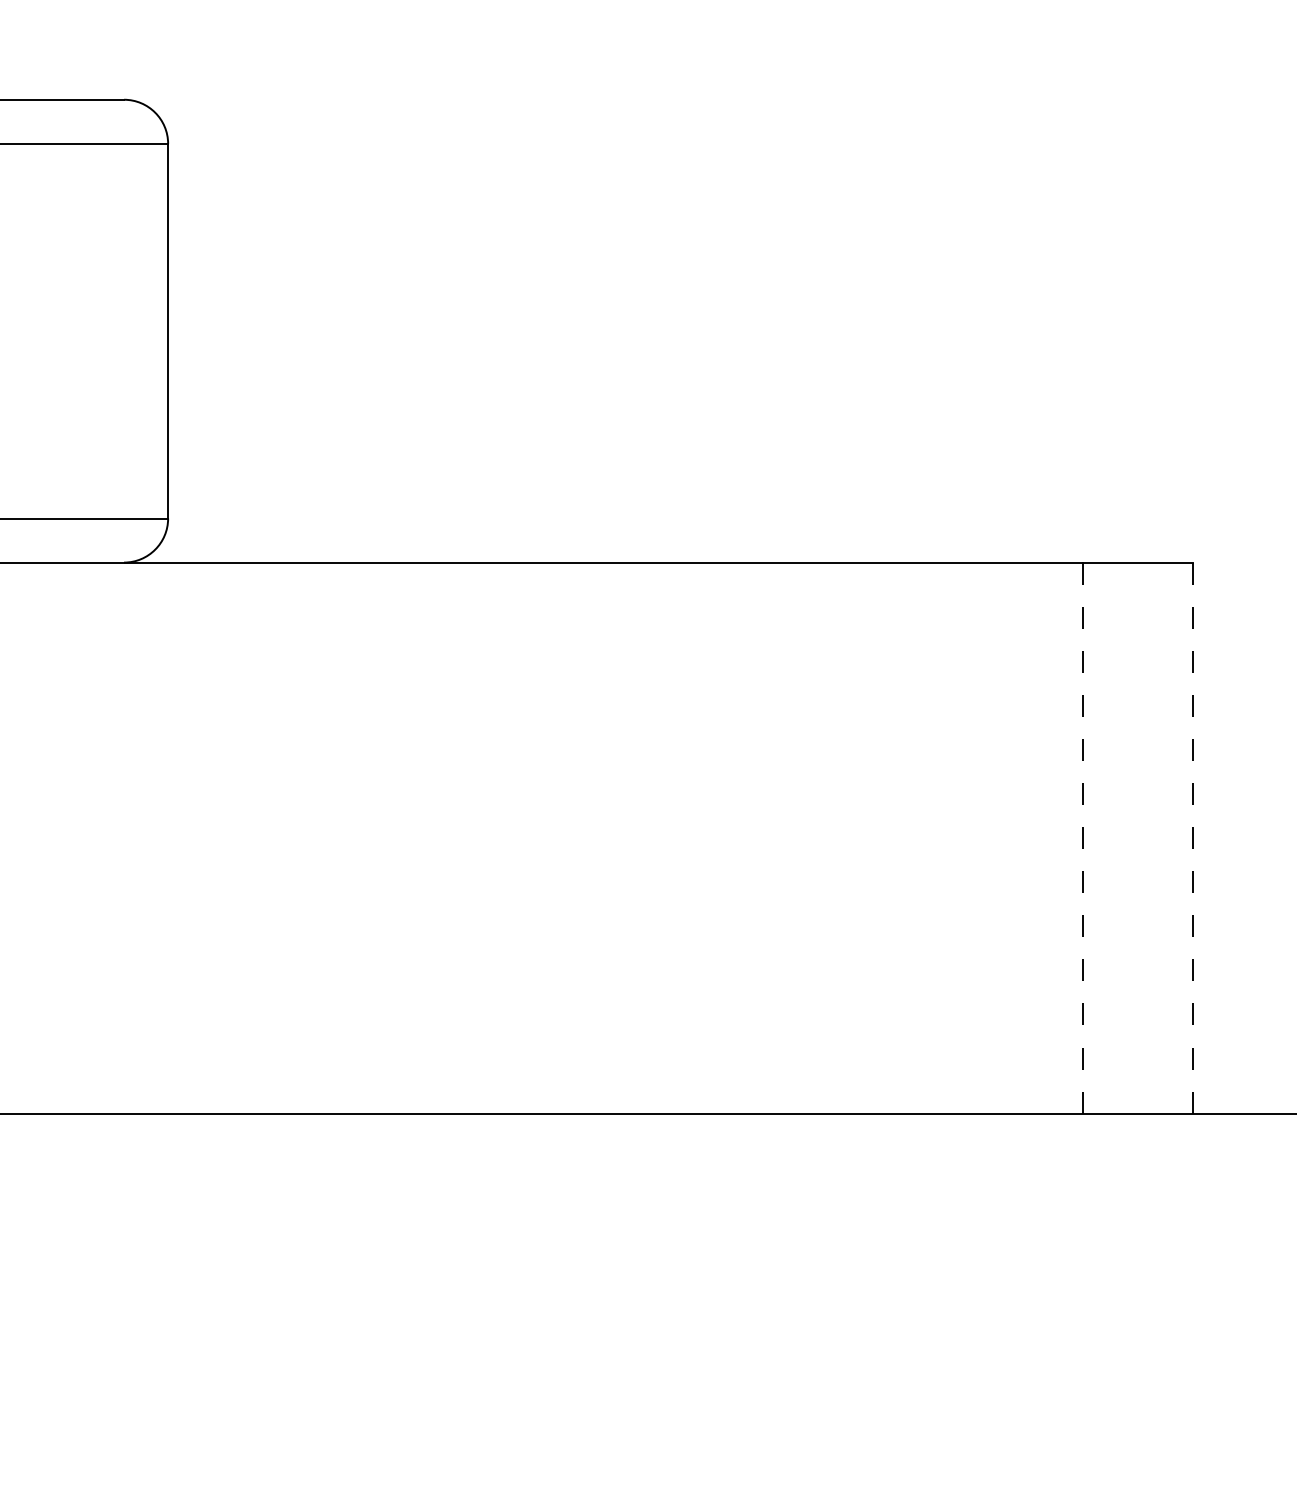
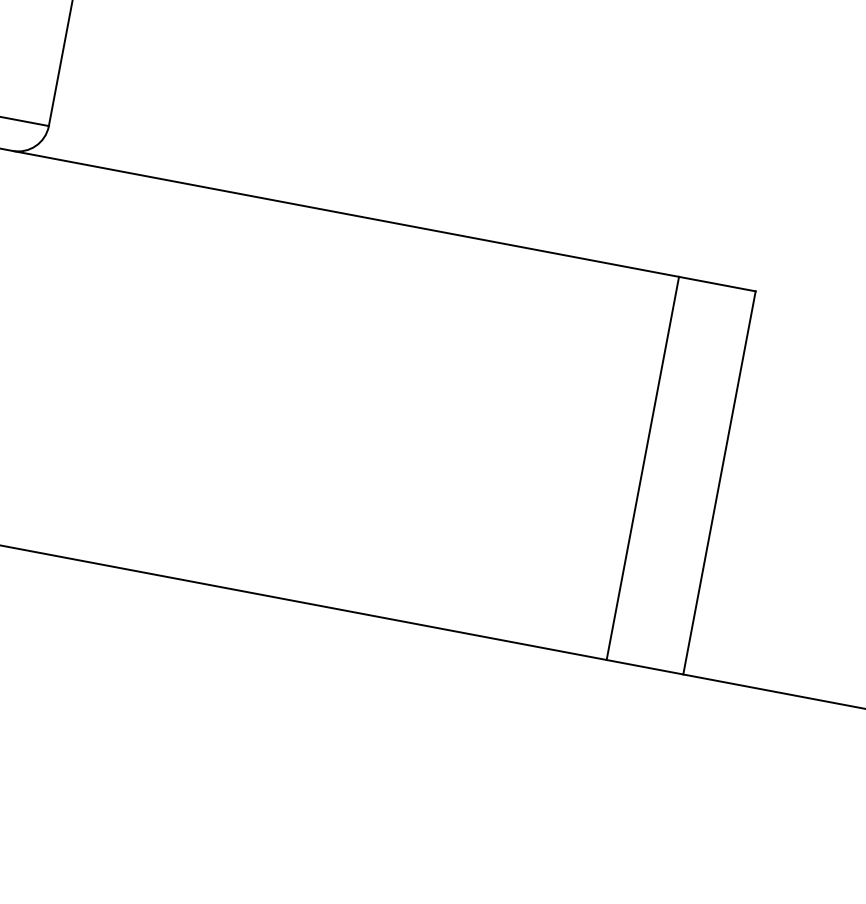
line: (1082, 838) -> (642, 468), dashed -> solid
line: (1193, 838) -> (719, 483), dashed -> solid

